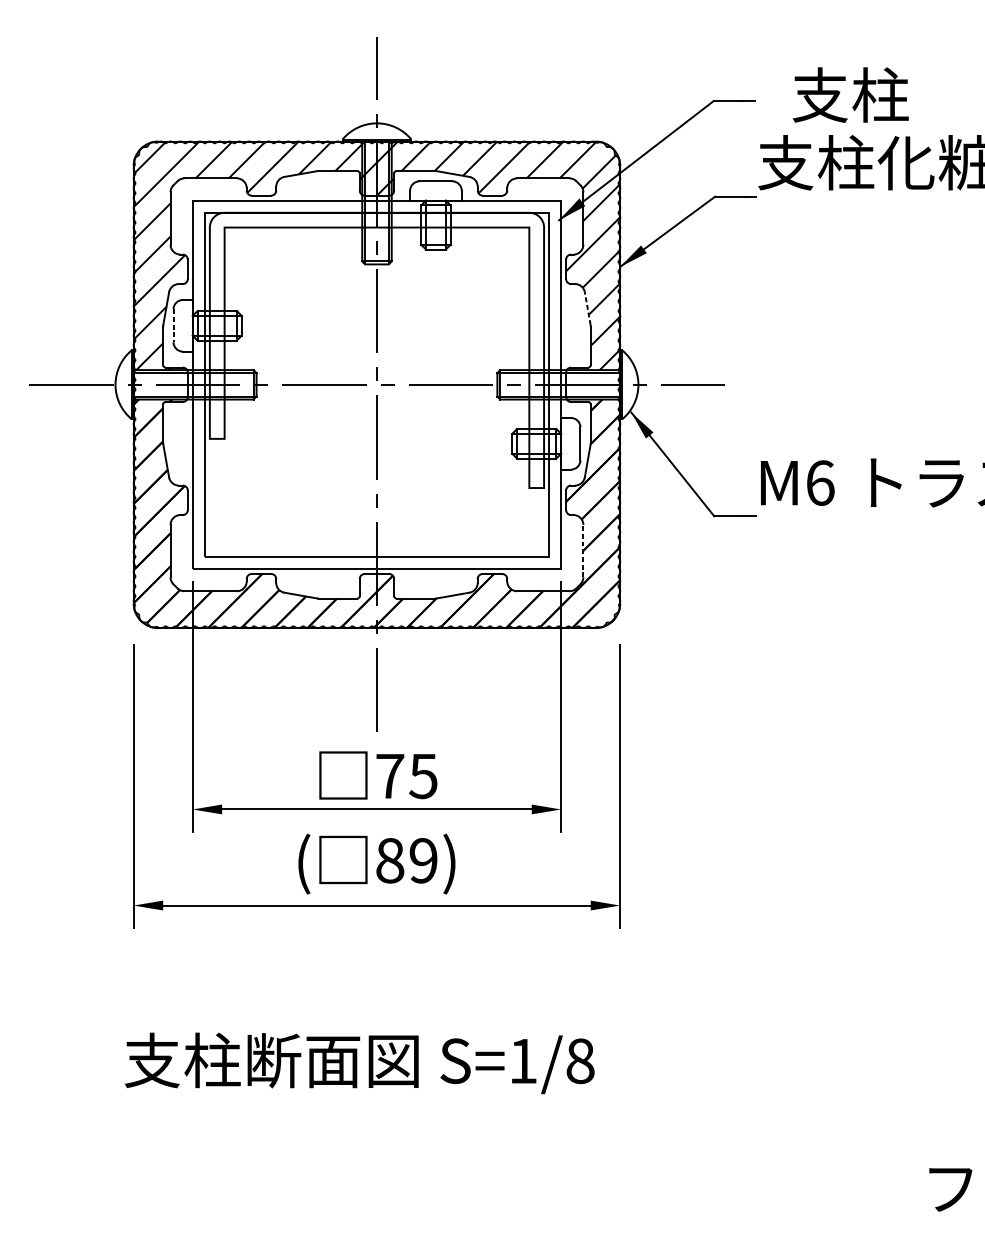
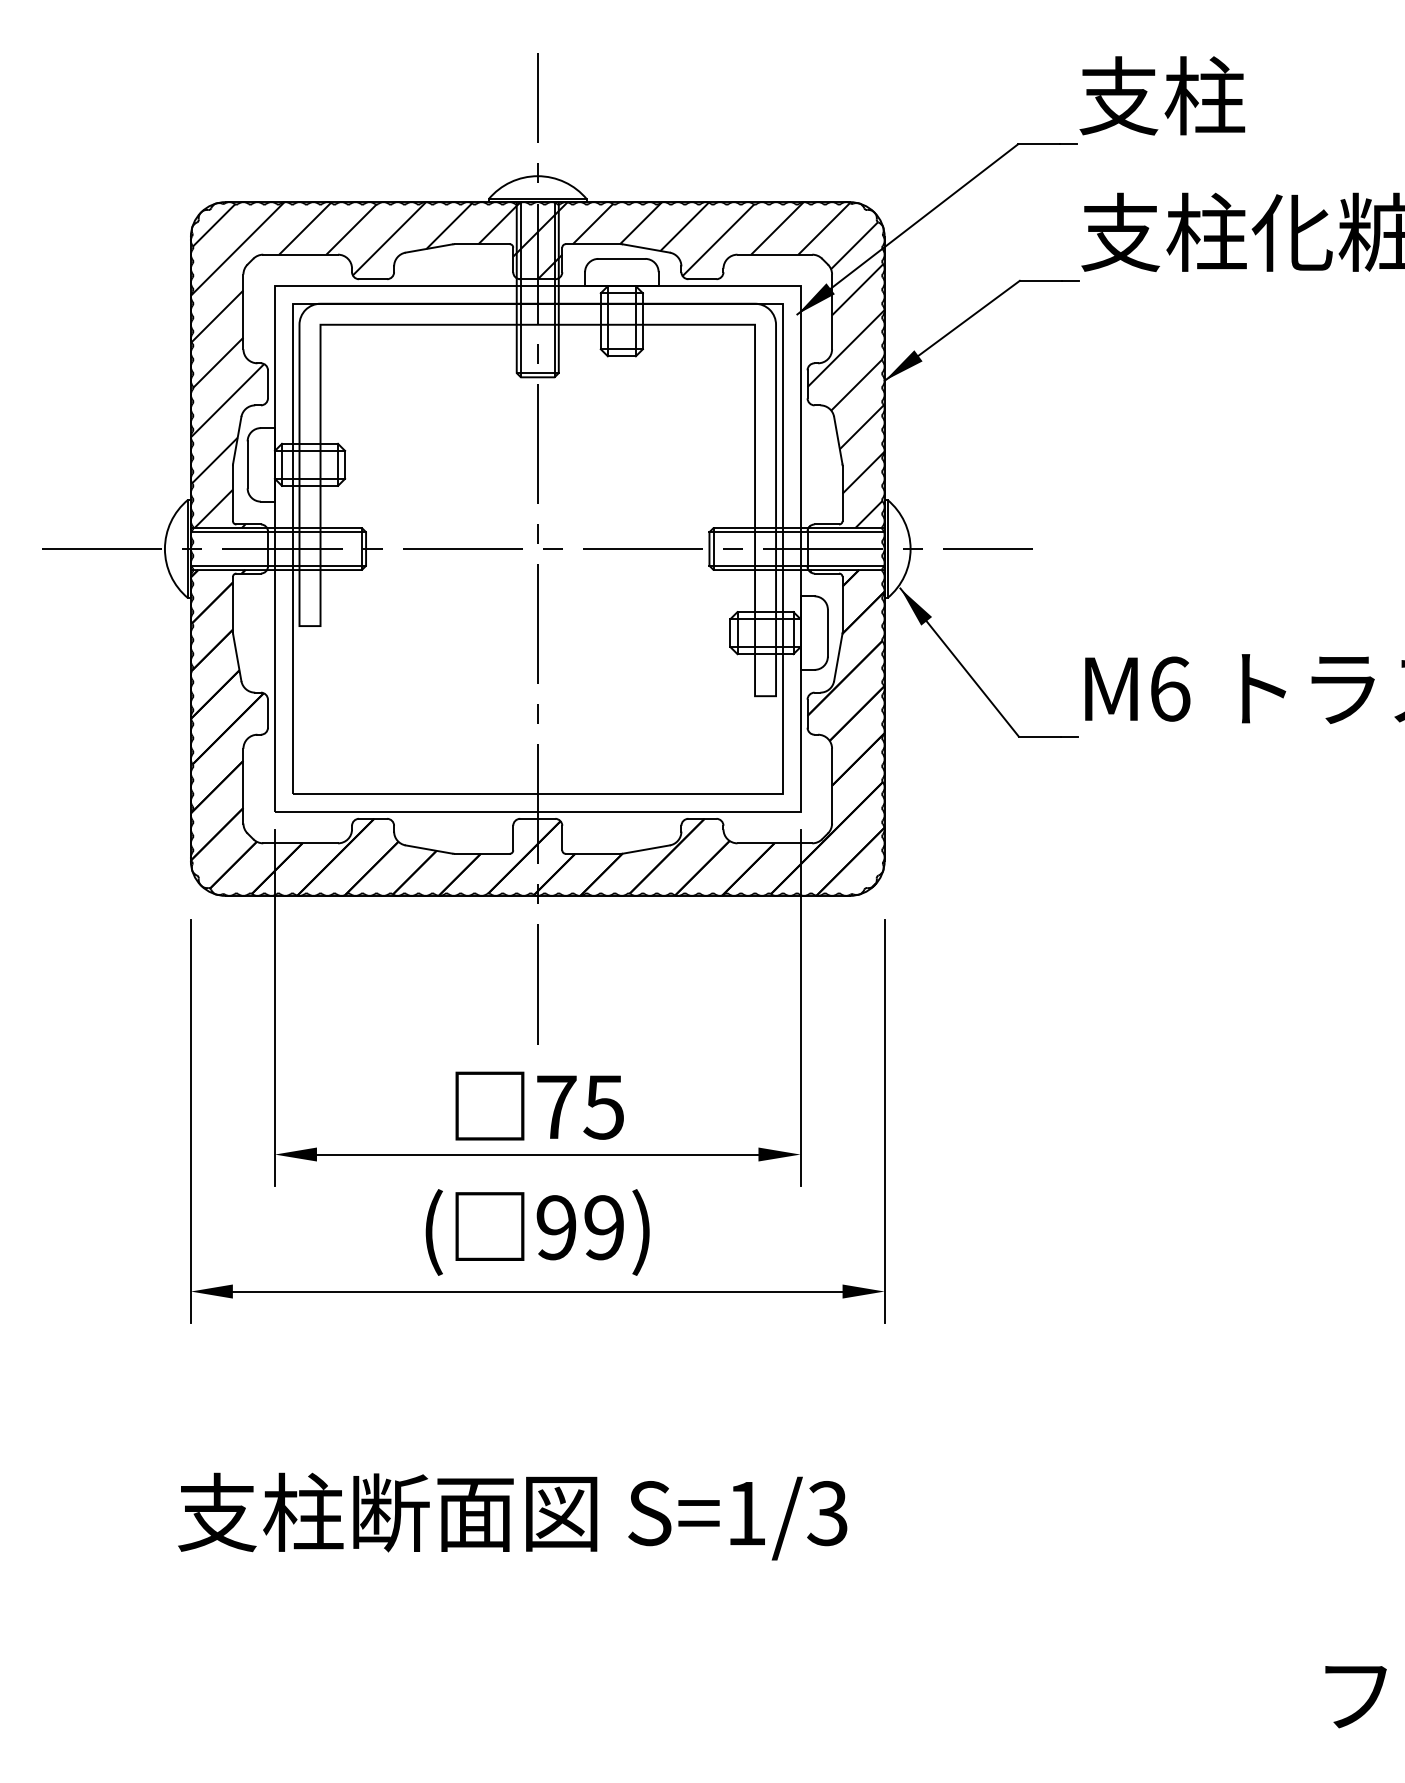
text: (850, 94) -> (1162, 95), moved
line: (587, 308) -> (838, 440), dashed -> solid
line: (173, 326) -> (247, 465), dashed -> solid
line: (583, 550) -> (832, 785), dashed -> solid
text: (390, 860) -> (556, 1227), 89) -> 99)
text: (580, 1061) -> (827, 1513), S=1/8 -> S=1/3

